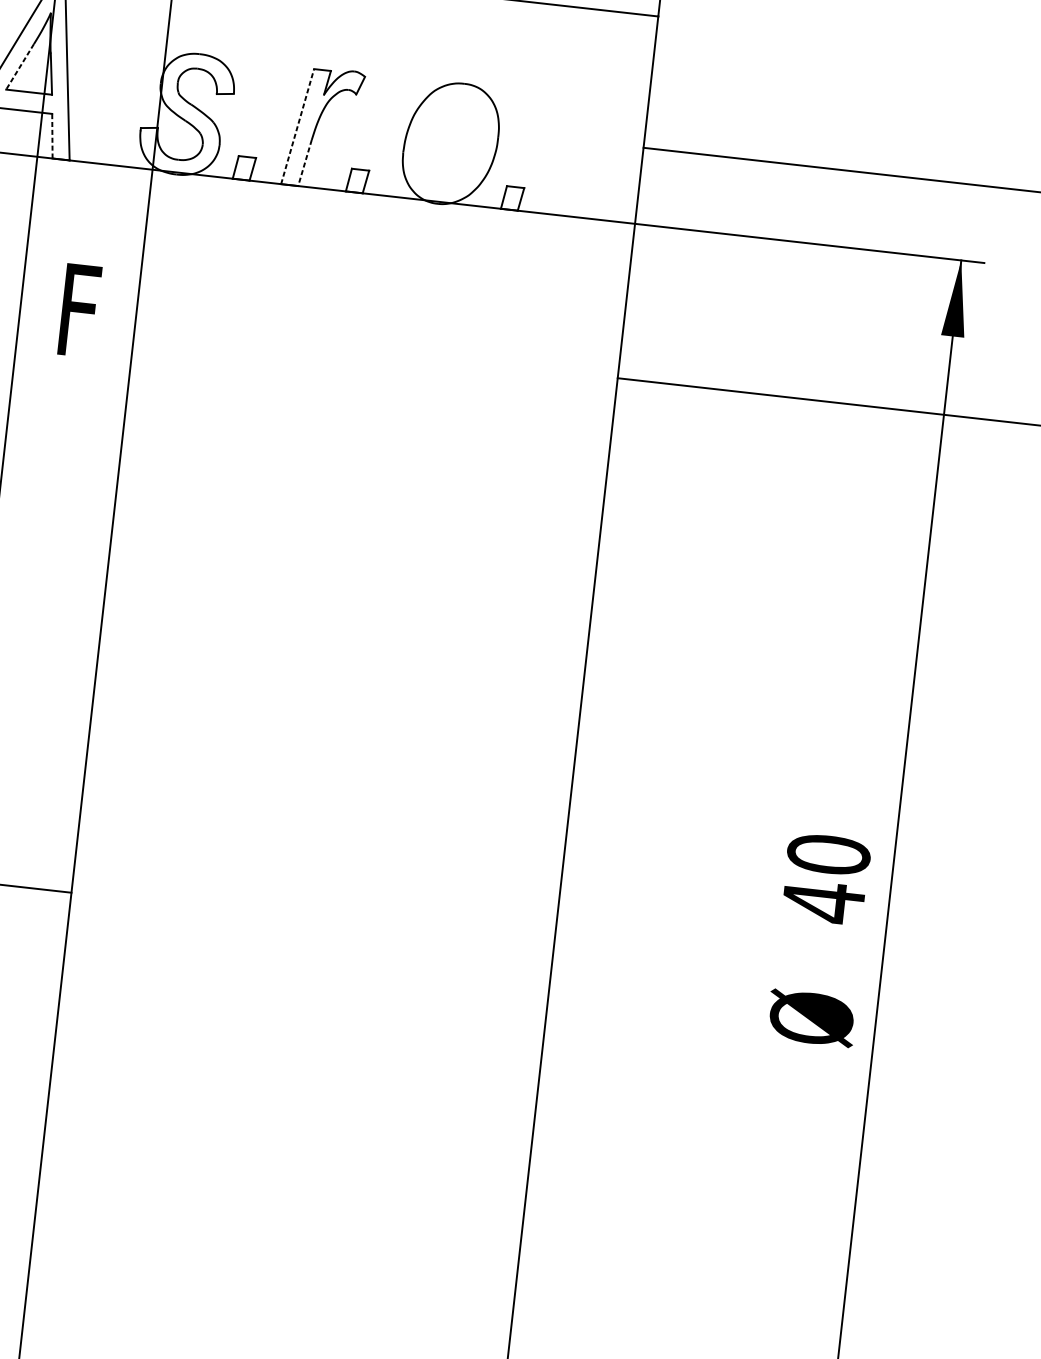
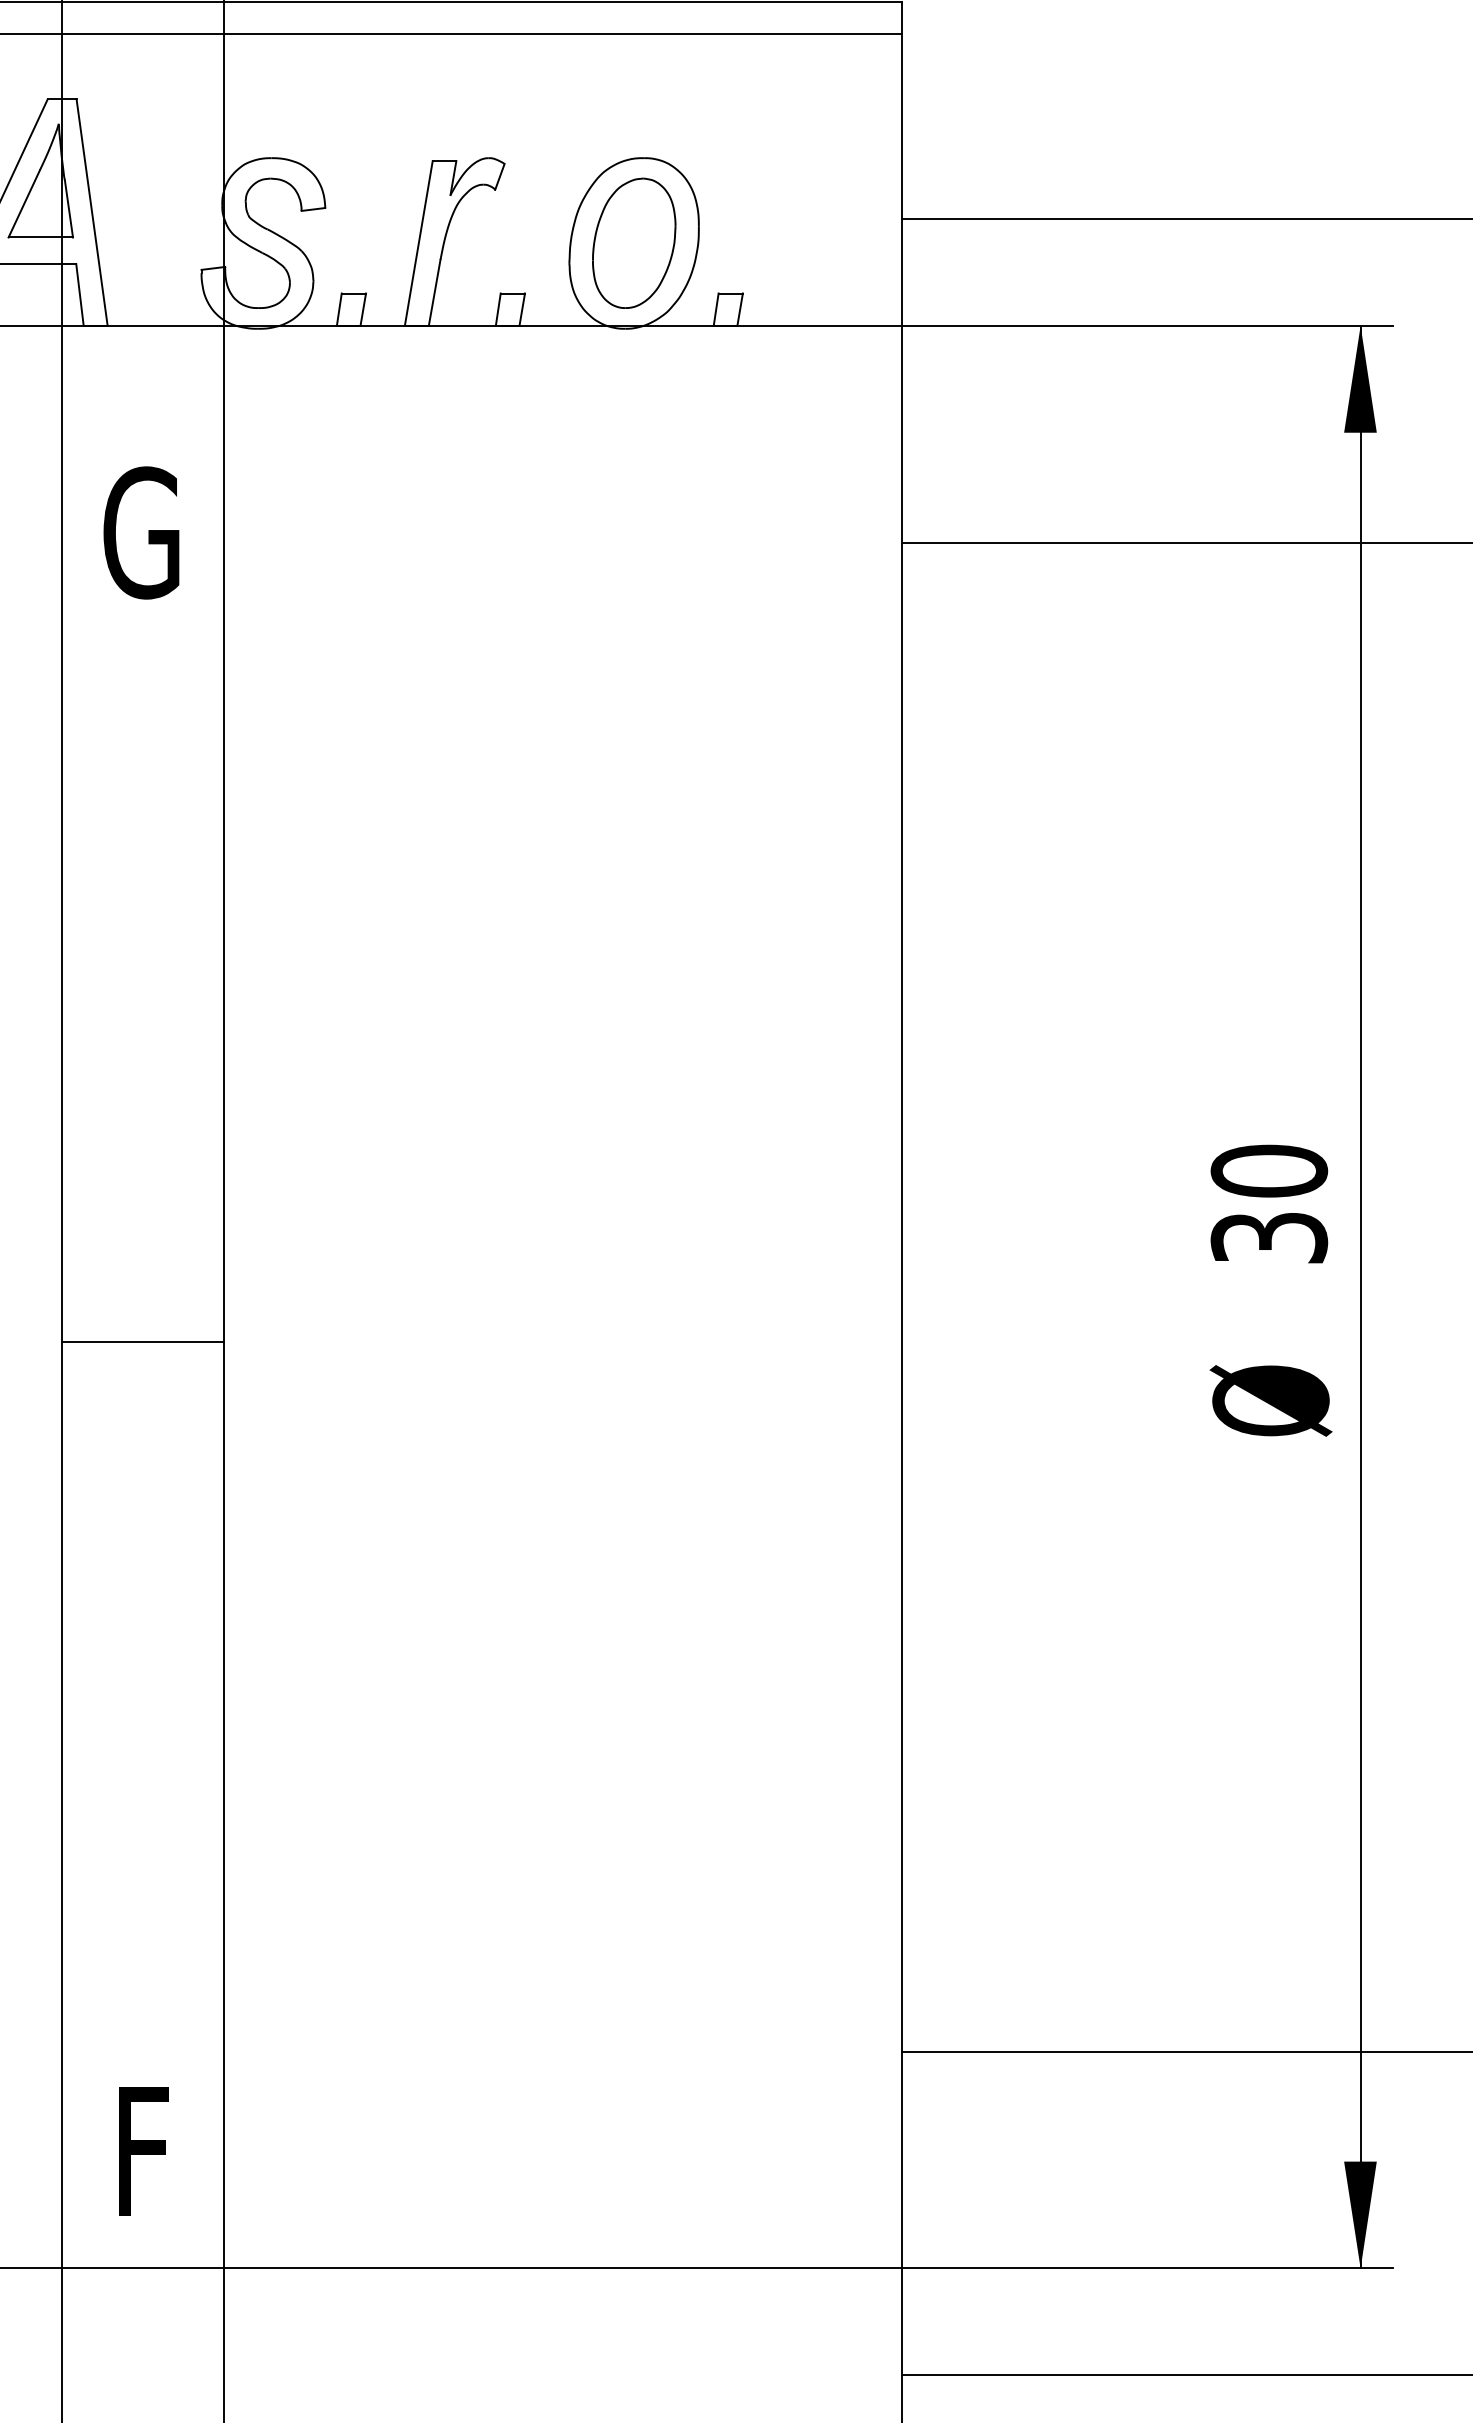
line: (20, 67) -> (24, 204), dashed -> solid
line: (297, 126) -> (418, 243), dashed -> solid
line: (52, 135) -> (79, 294), dashed -> solid
part: (451, 143) -> (634, 242), added
line: (304, 162) -> (434, 292), dashed -> solid
text: (77, 310) -> (141, 532), F -> G
text: (823, 902) -> (1269, 1238), 40 -> 30

